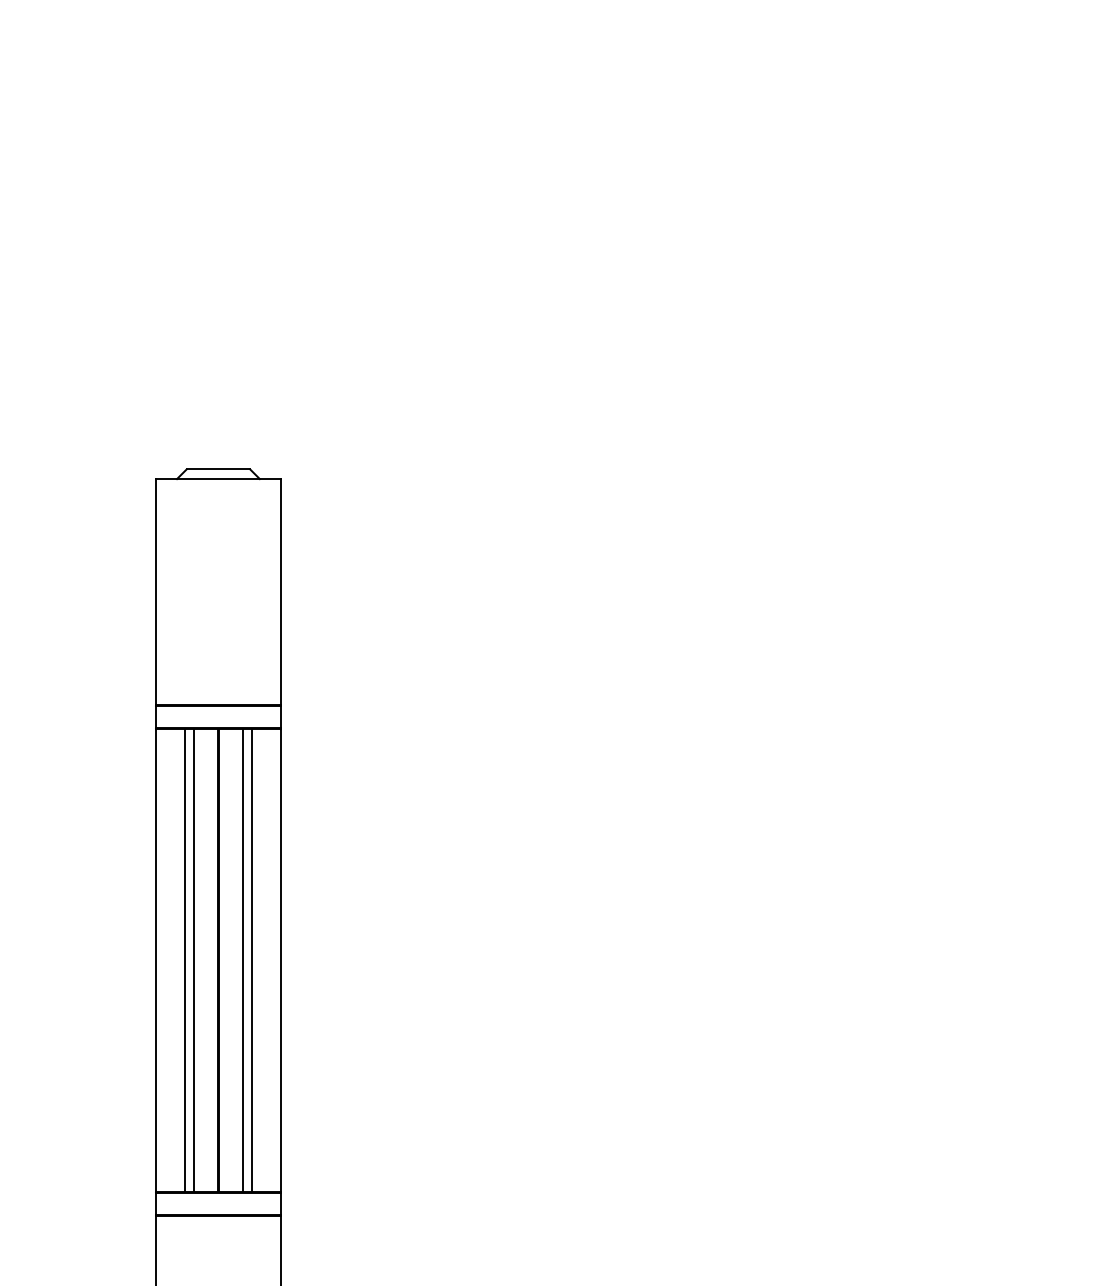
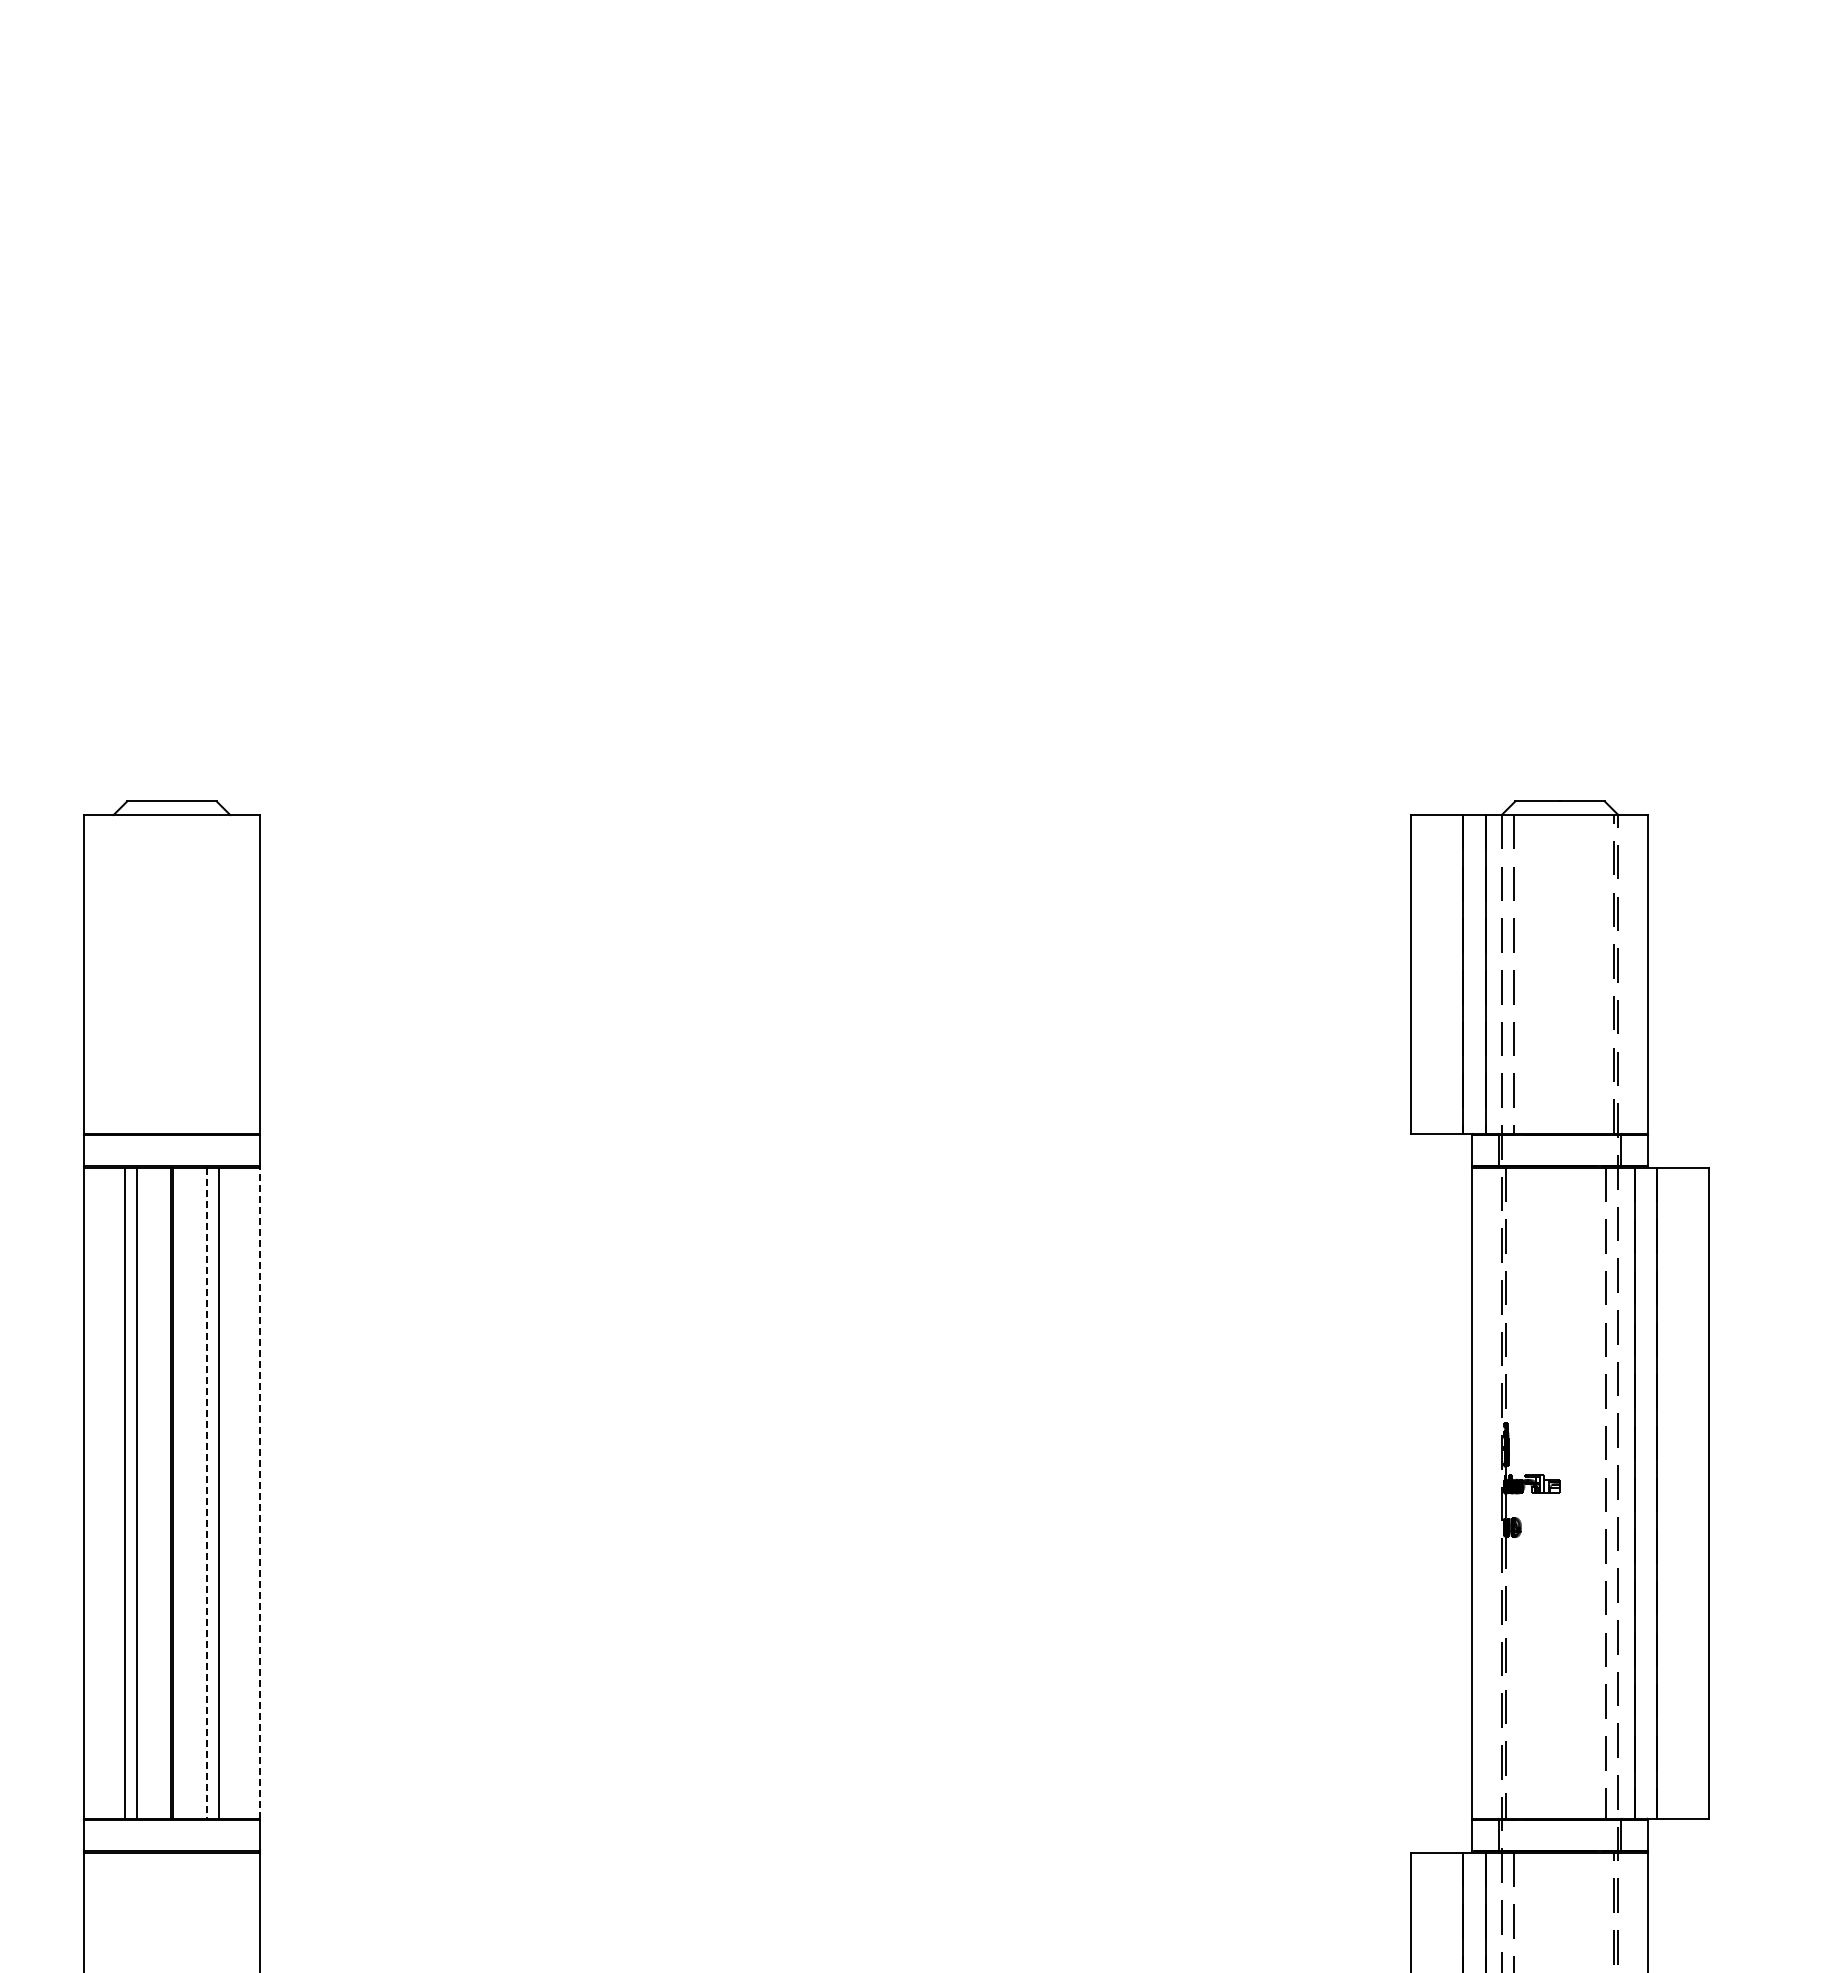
line: (242, 960) -> (206, 1493), solid -> dashed
line: (281, 960) -> (260, 1492), solid -> dashed

